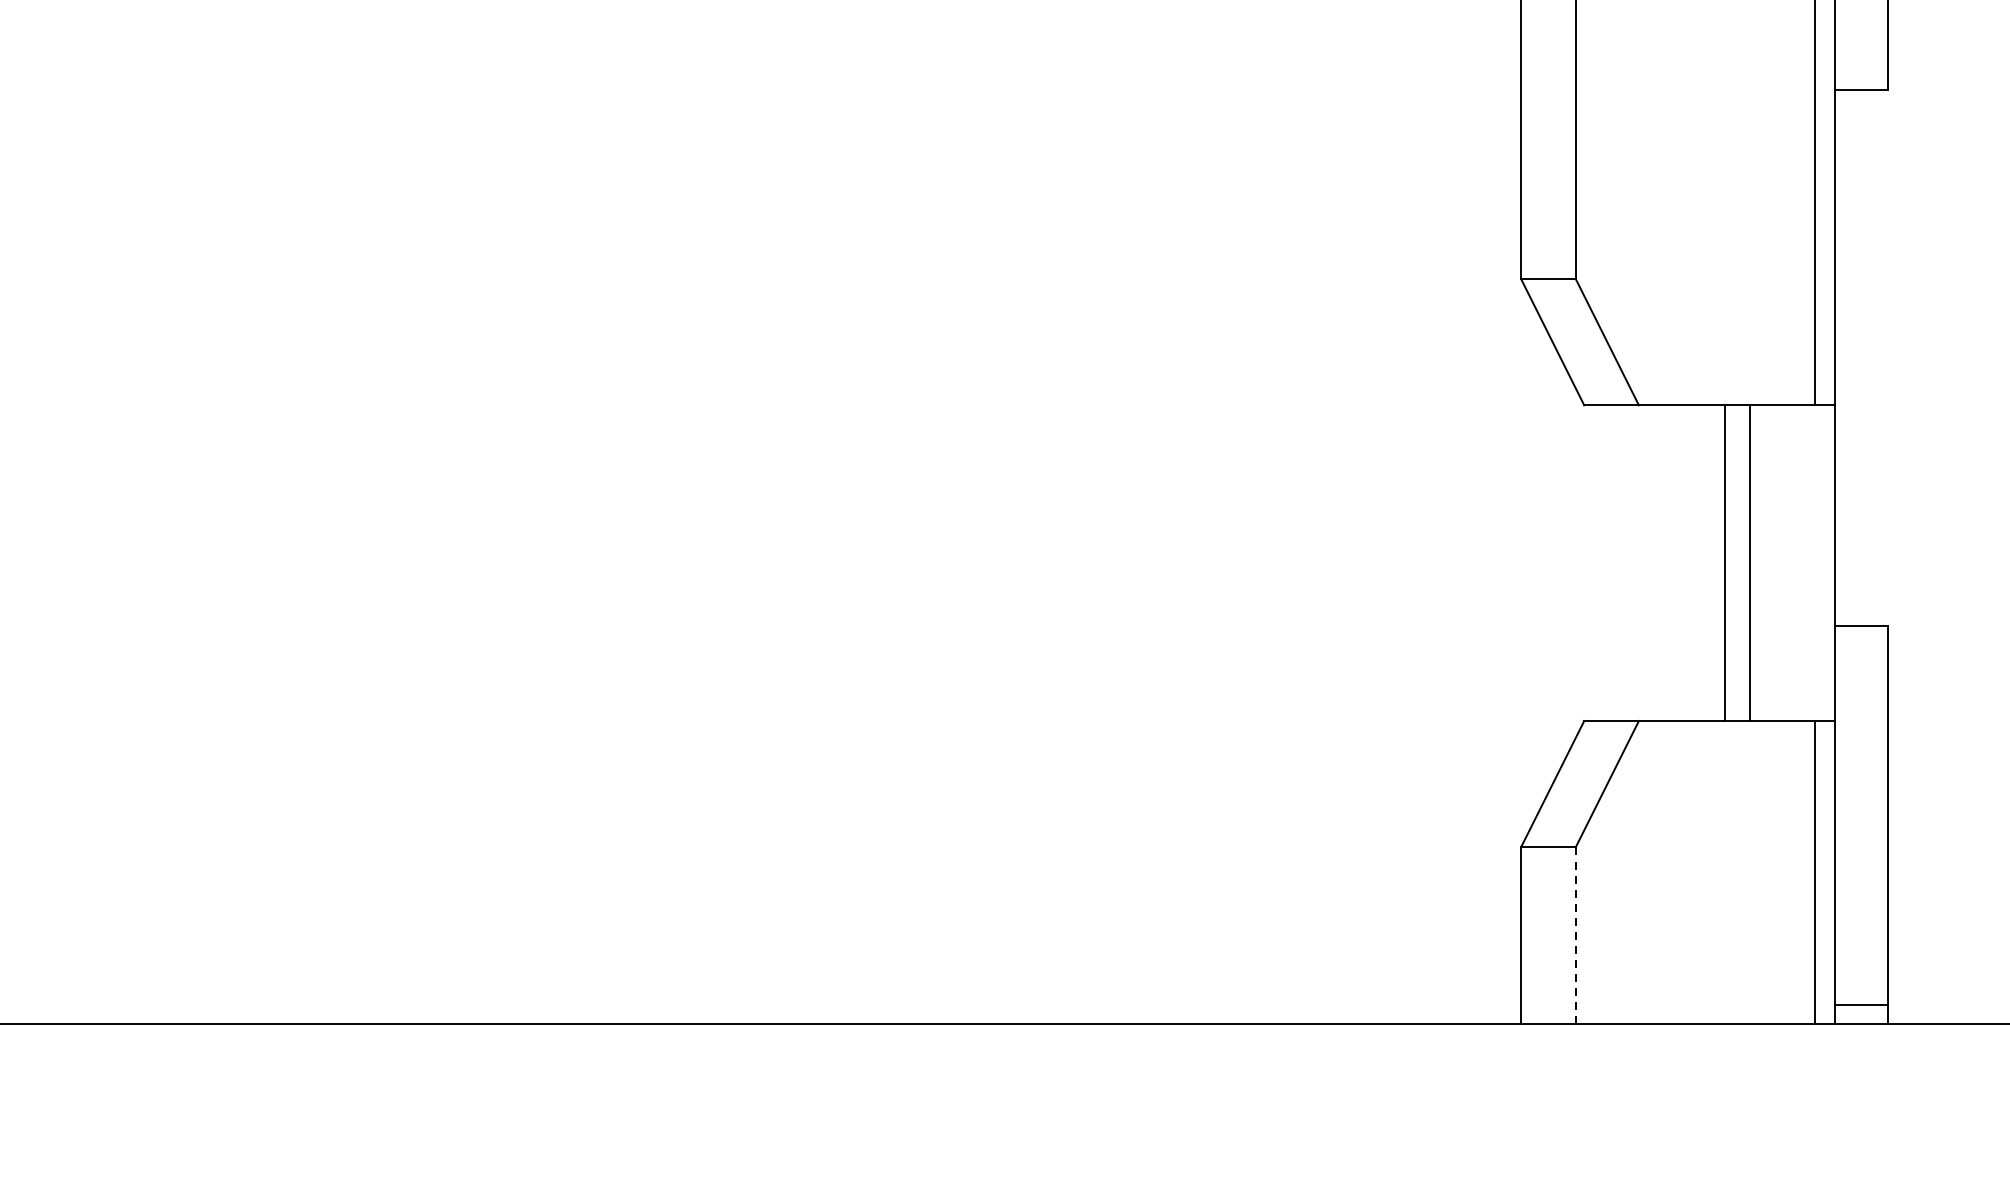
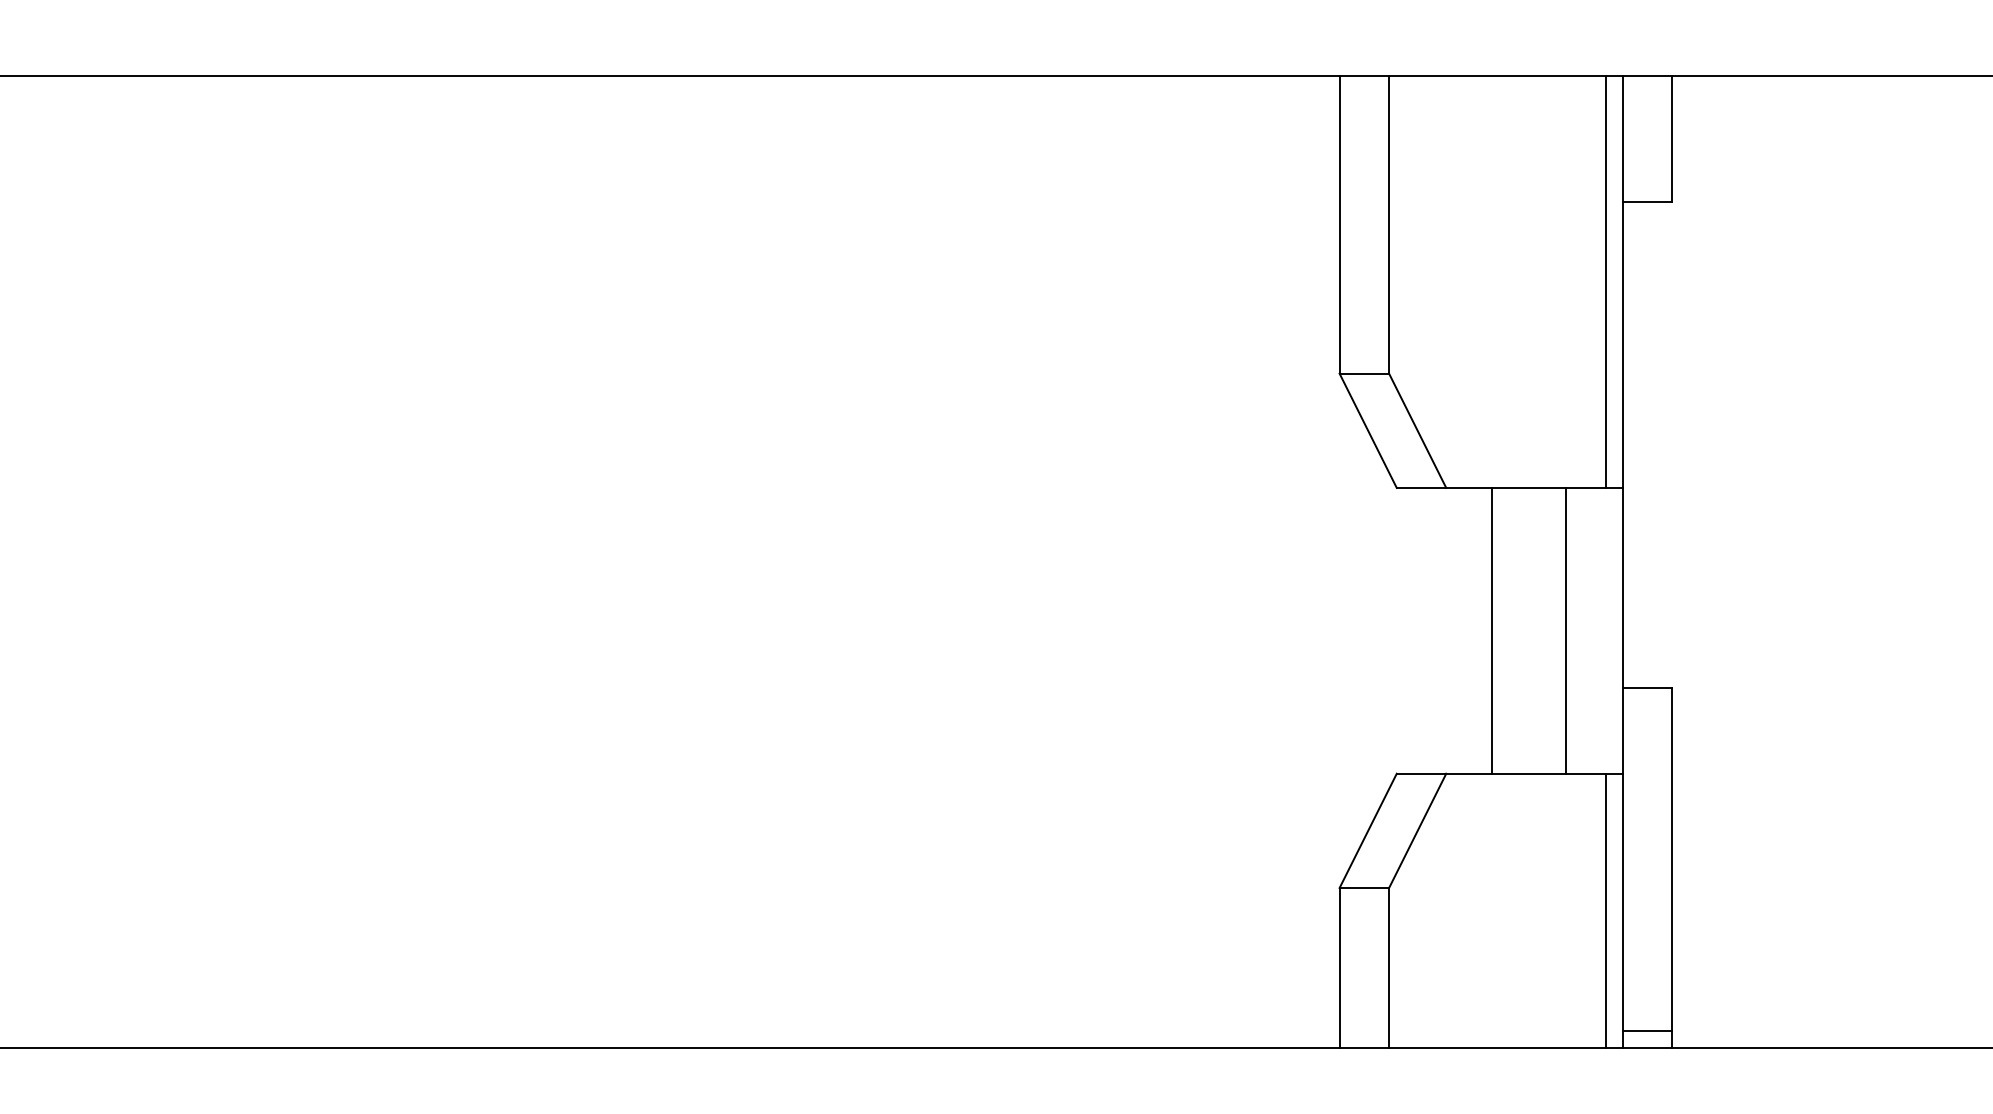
line: (1725, 562) -> (1566, 630), moved
line: (1749, 562) -> (1491, 630), moved
line: (1576, 935) -> (1389, 967), dashed -> solid

